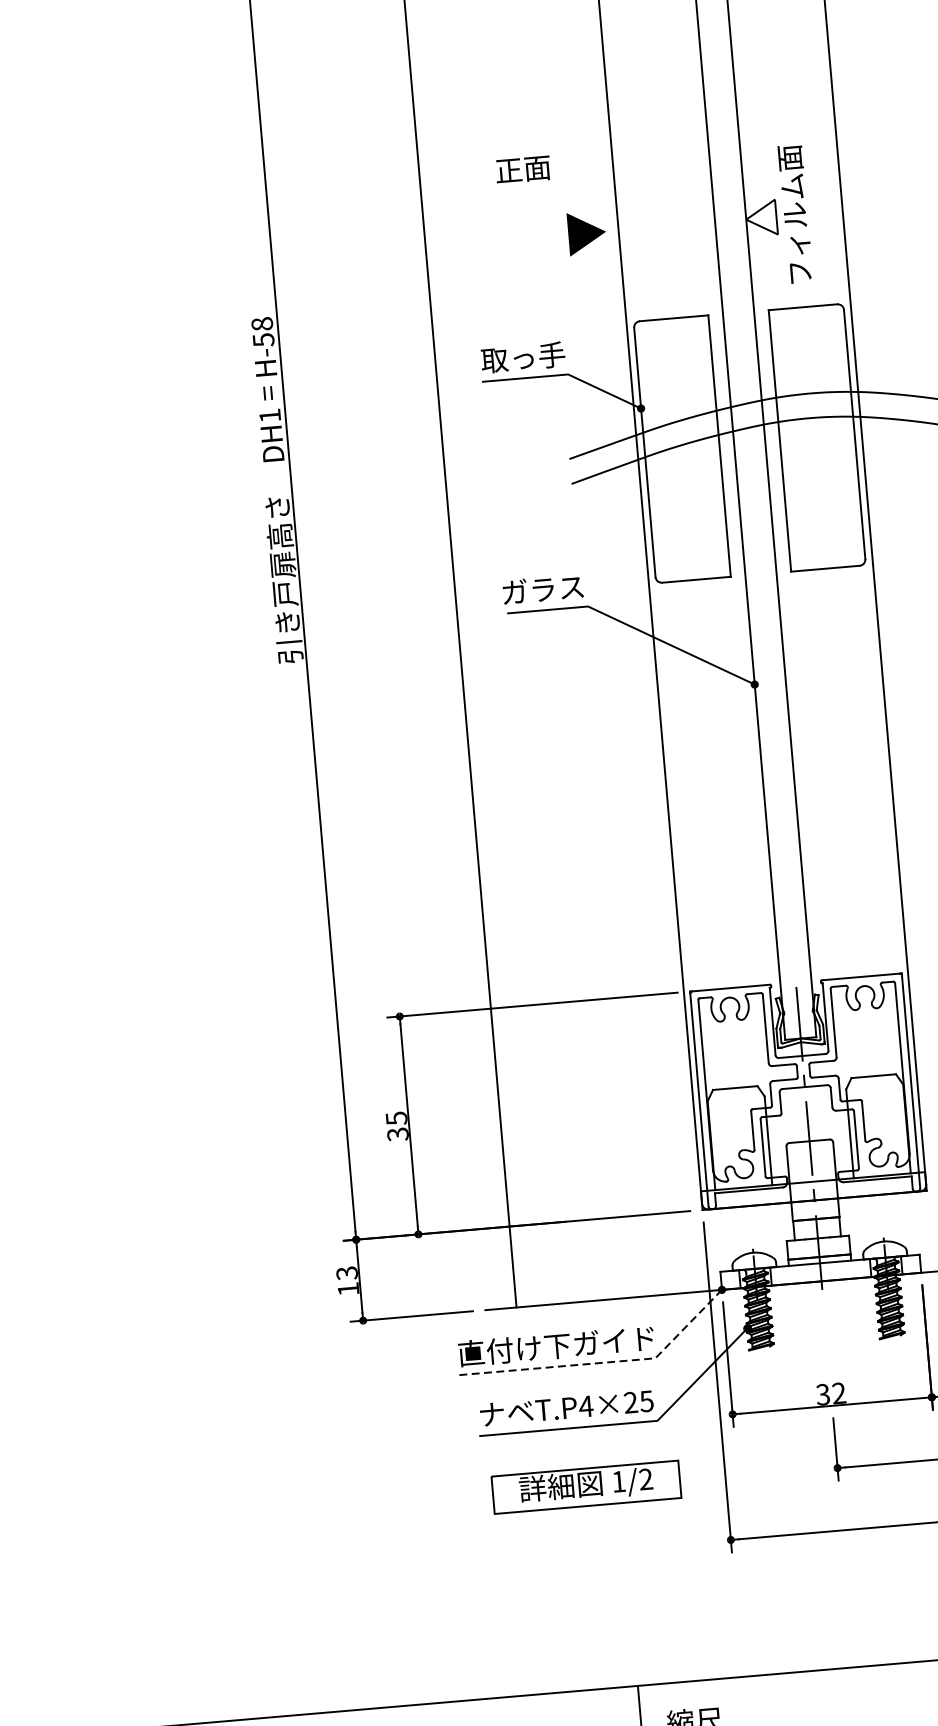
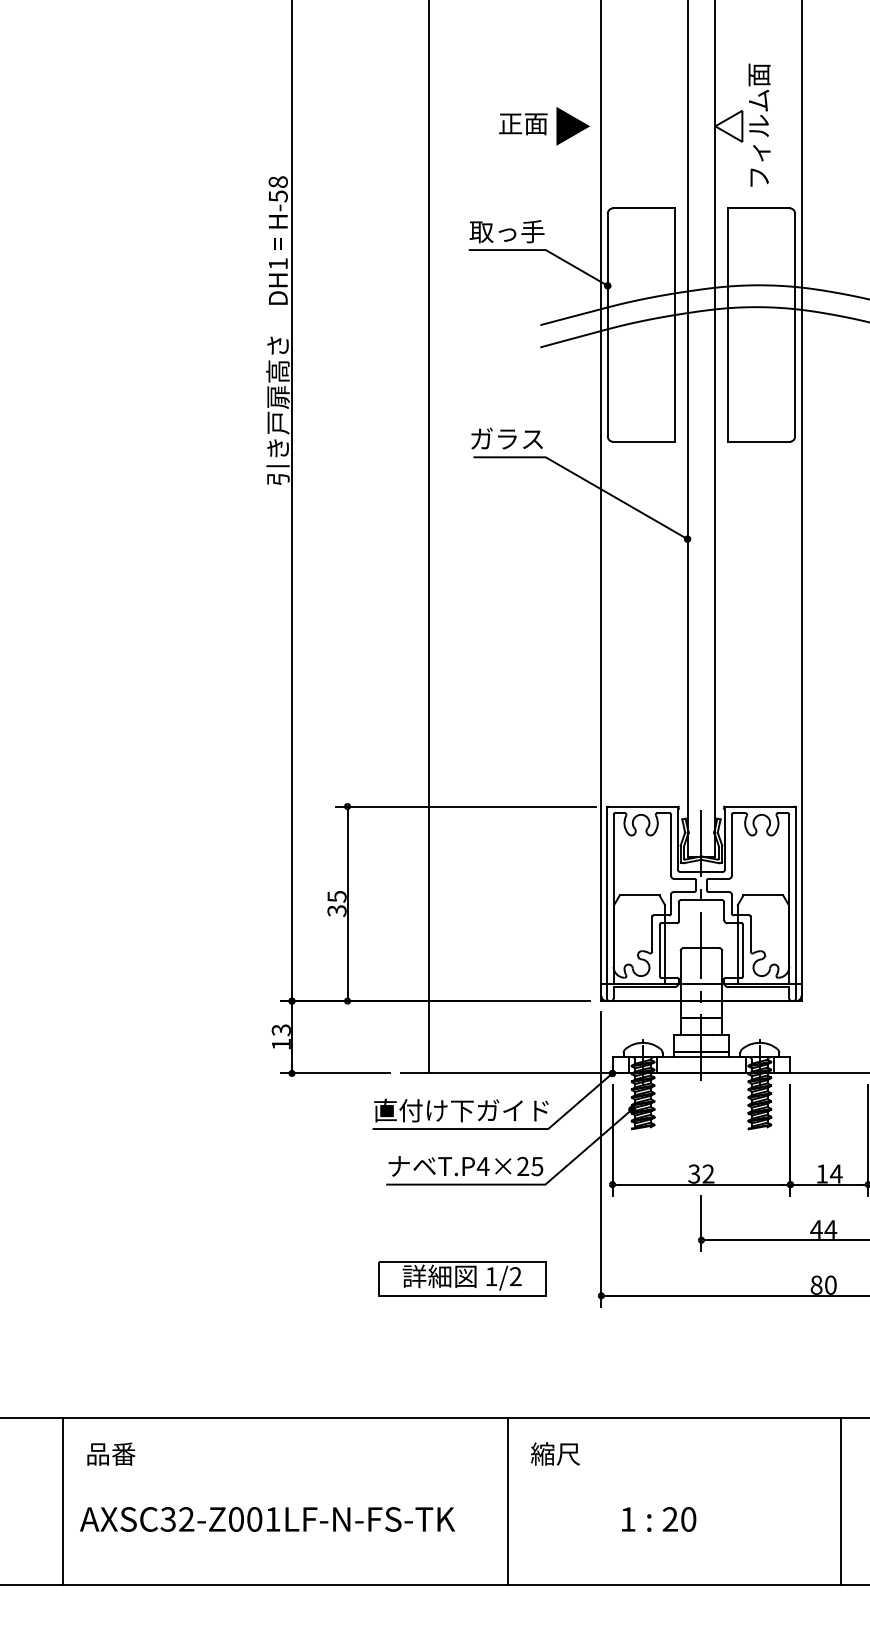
text: (523, 170) -> (523, 124), moved
line: (605, 1363) -> (503, 1129), dashed -> solid
part: (586, 1486) -> (462, 1278), moved

